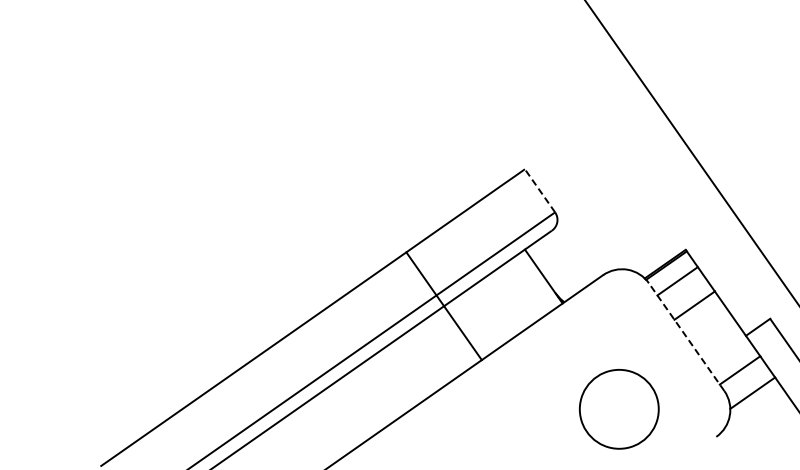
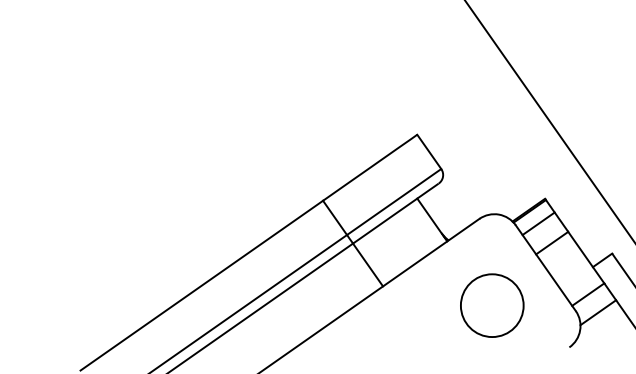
line: (539, 190) -> (428, 151), dashed -> solid
line: (686, 337) -> (545, 268), dashed -> solid
circle: (618, 409) -> (491, 305), moved

